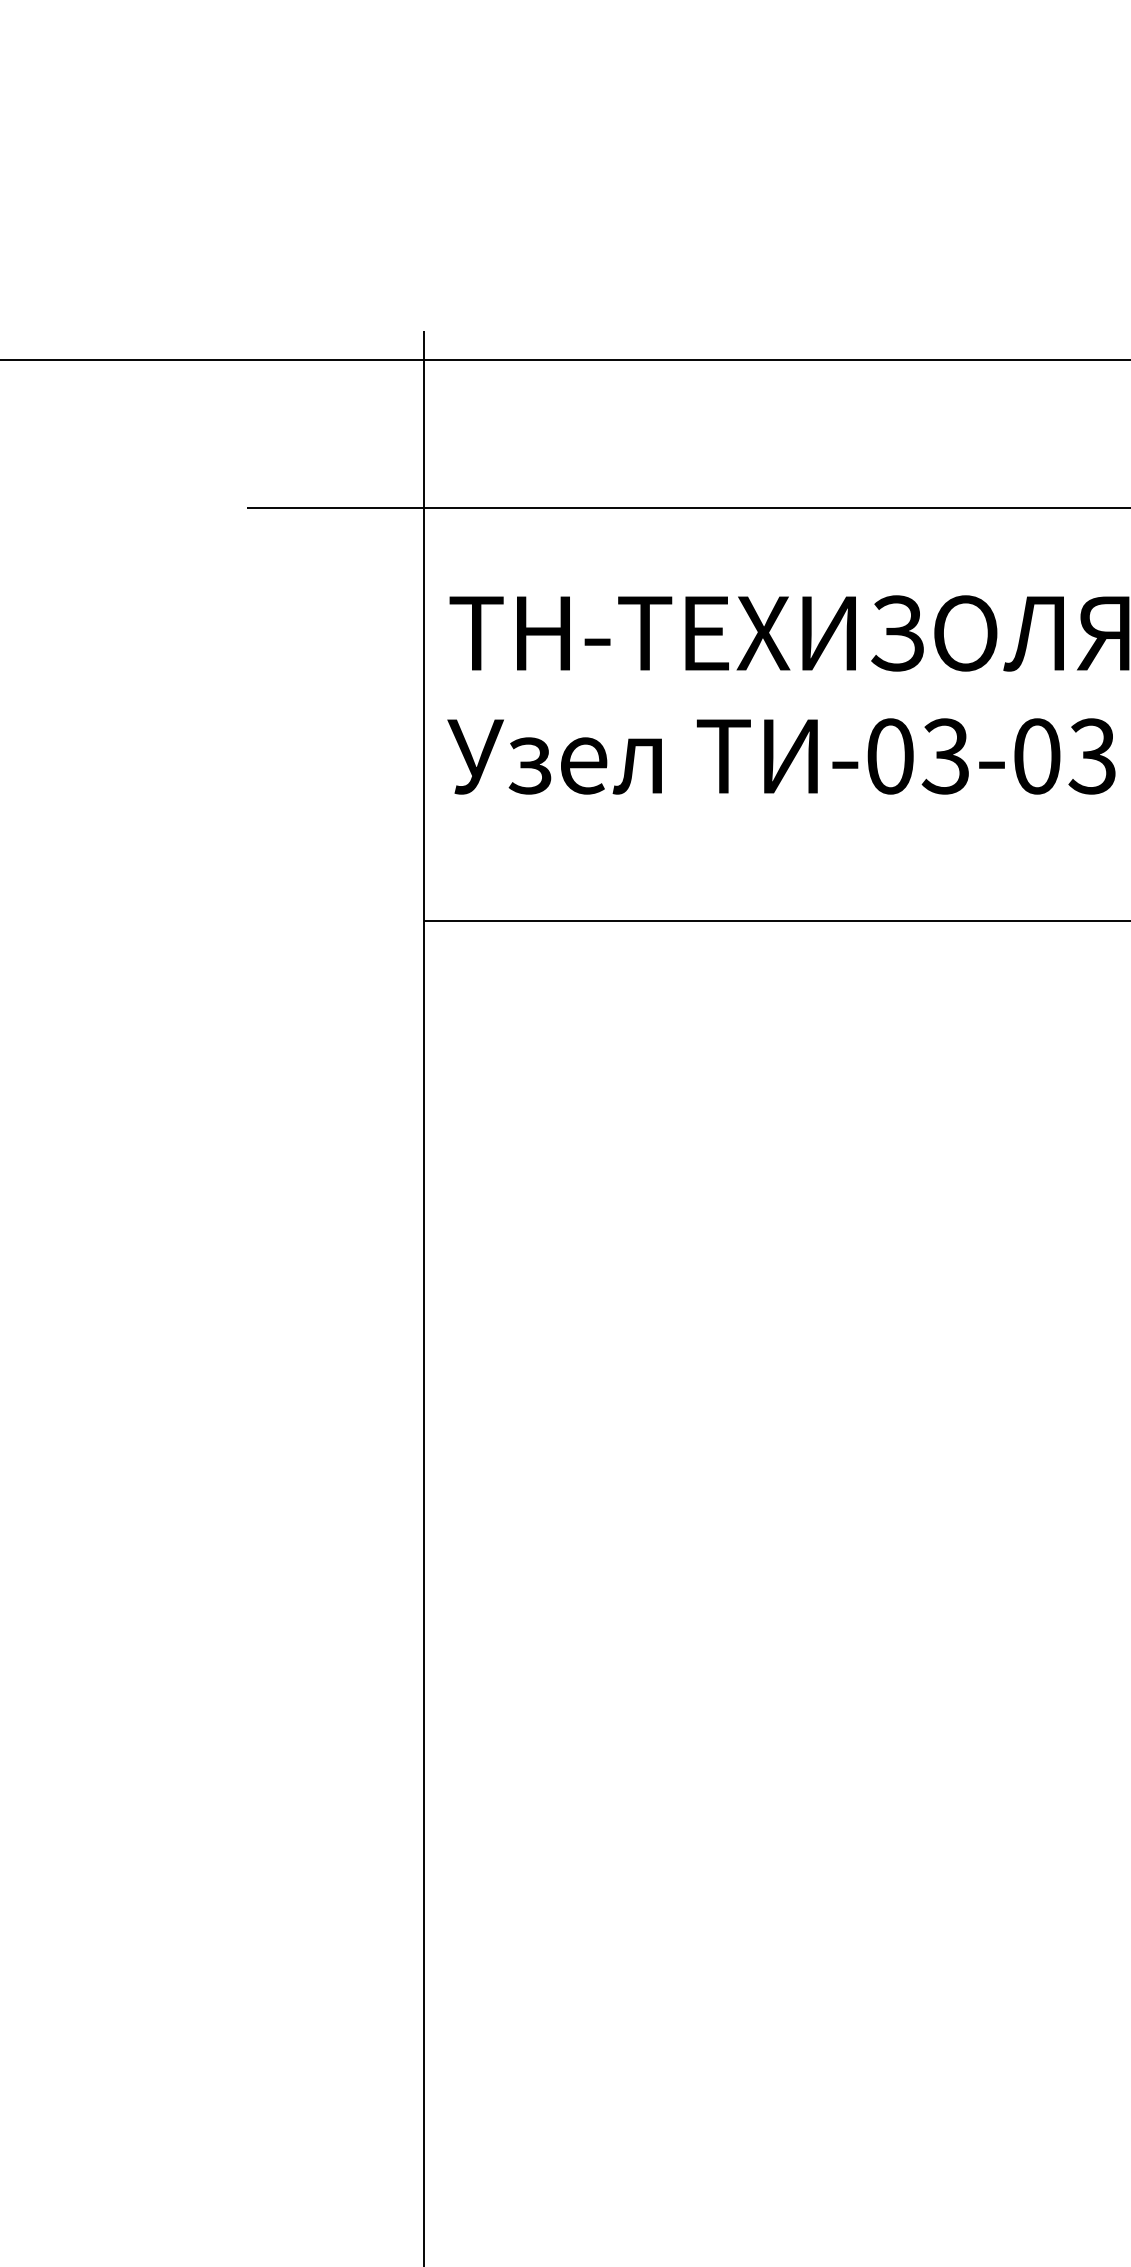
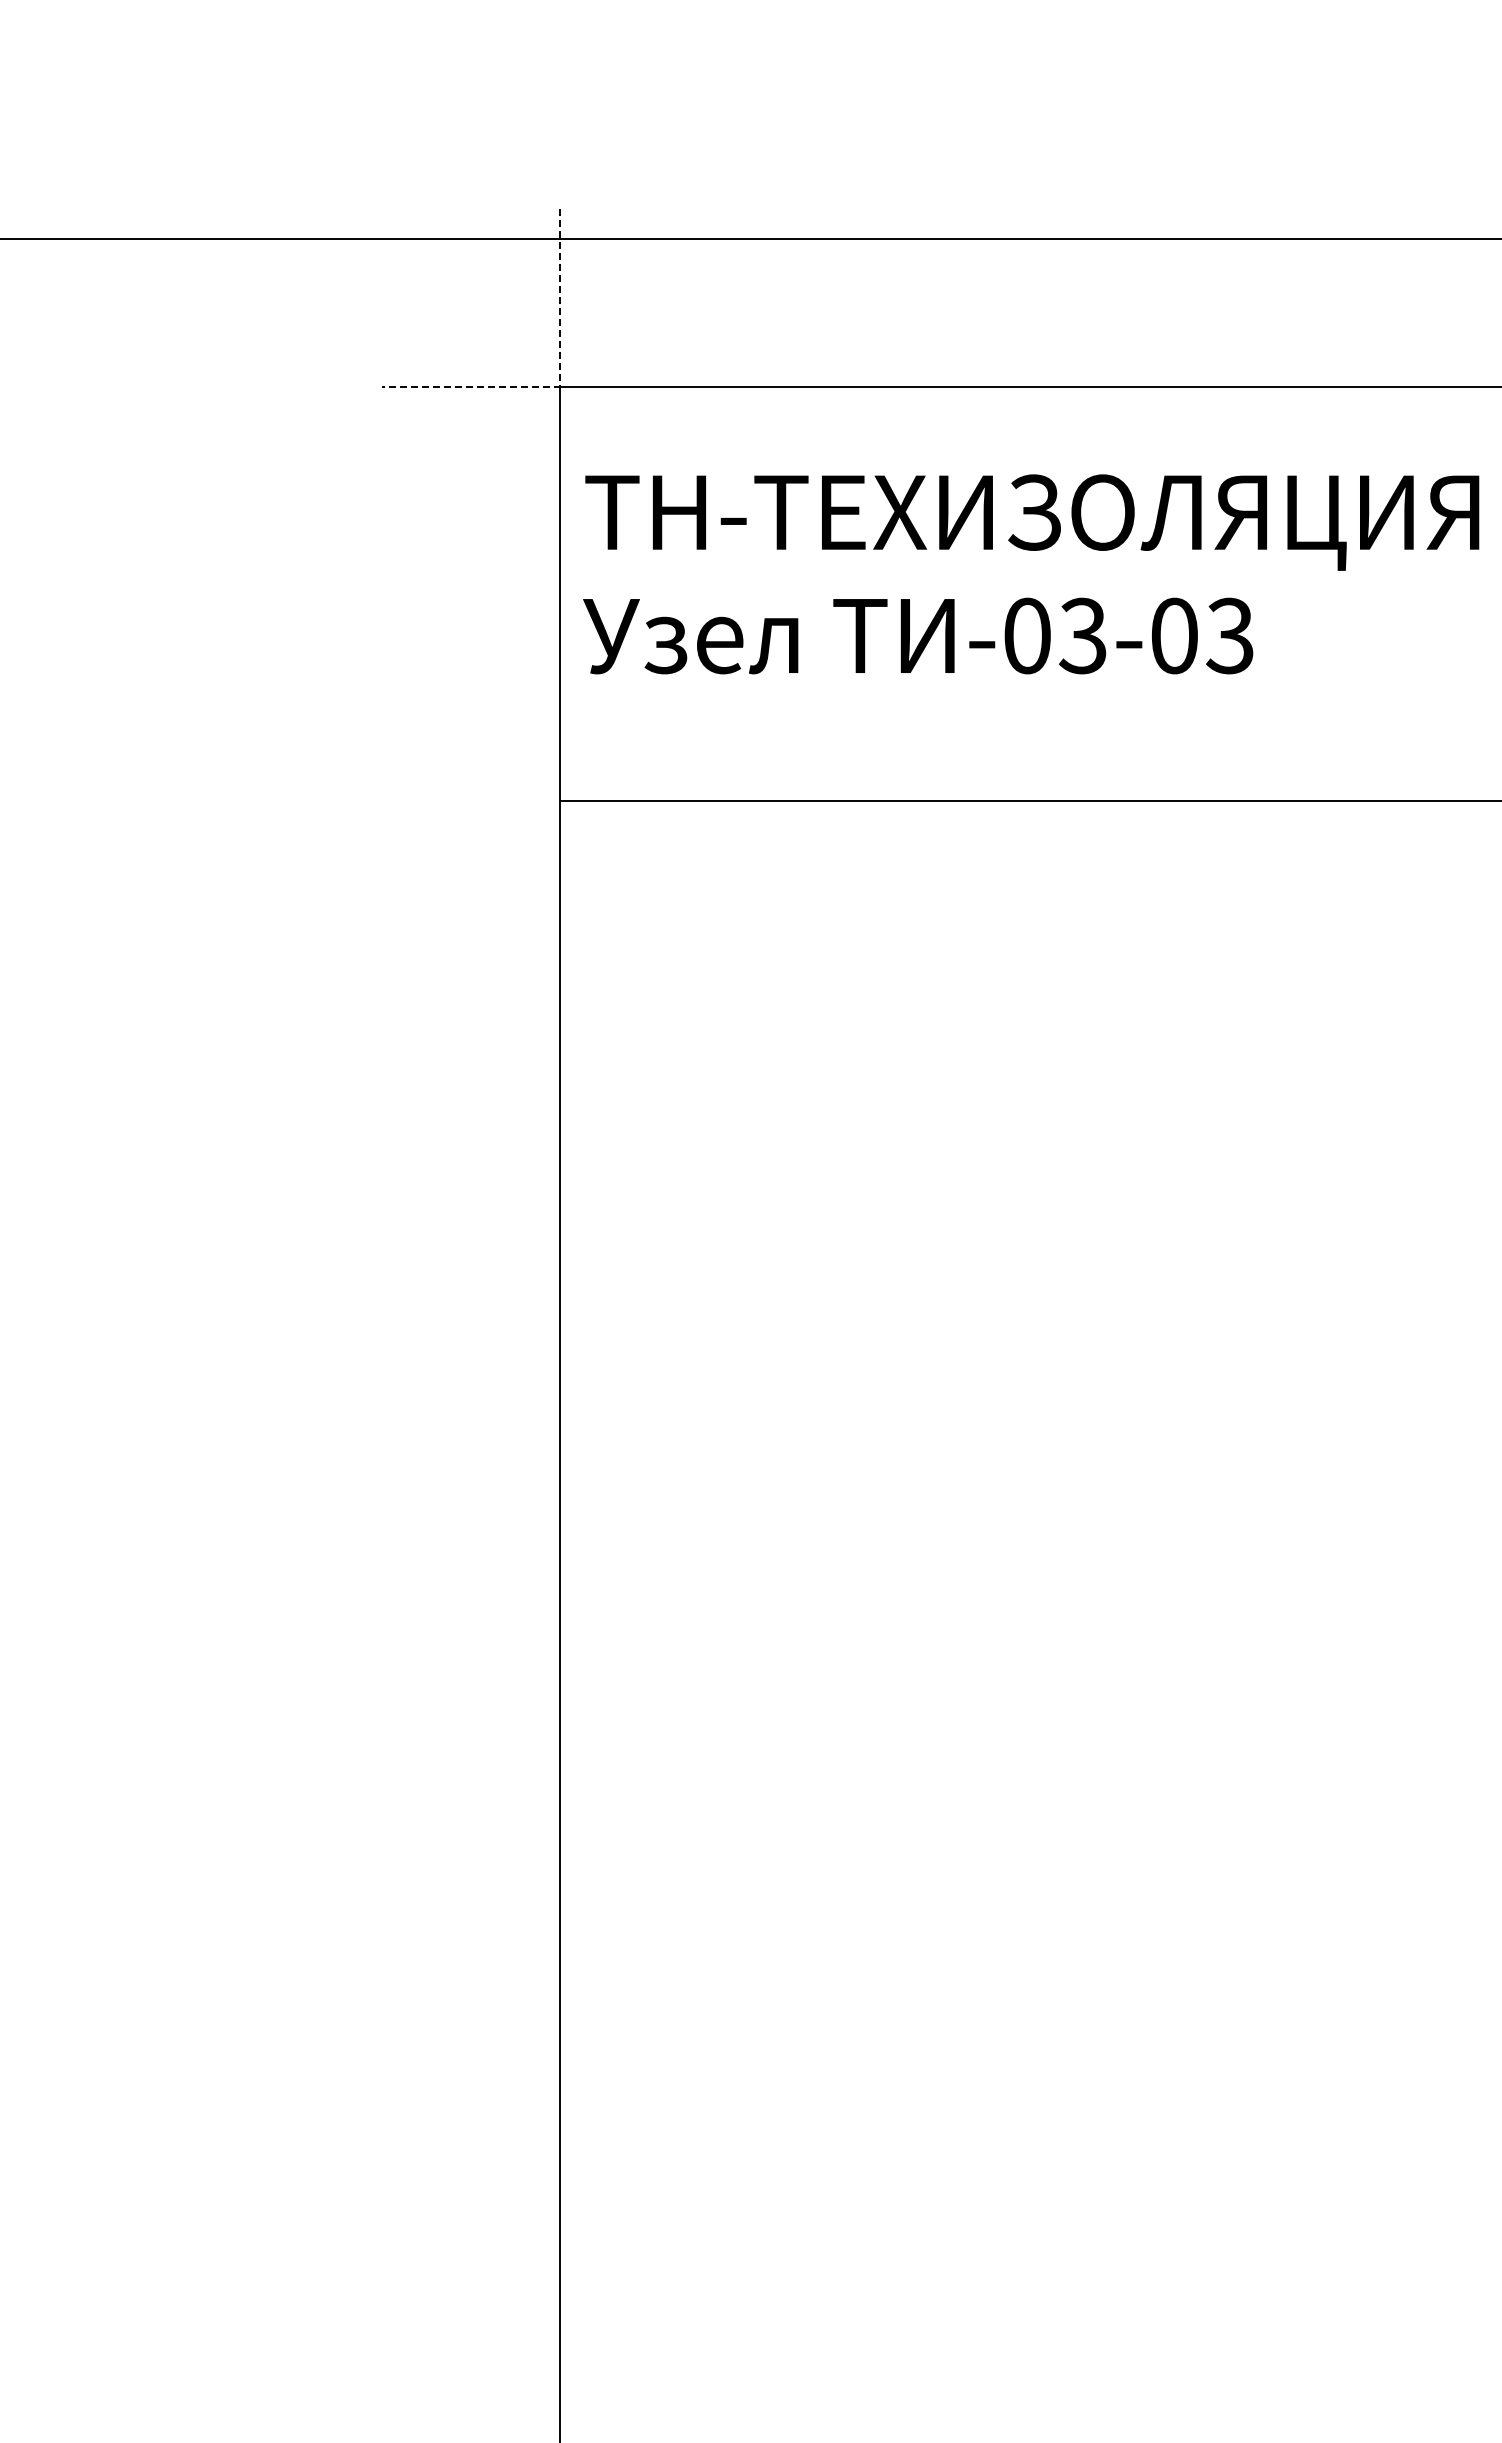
line: (423, 507) -> (559, 386), solid -> dashed

